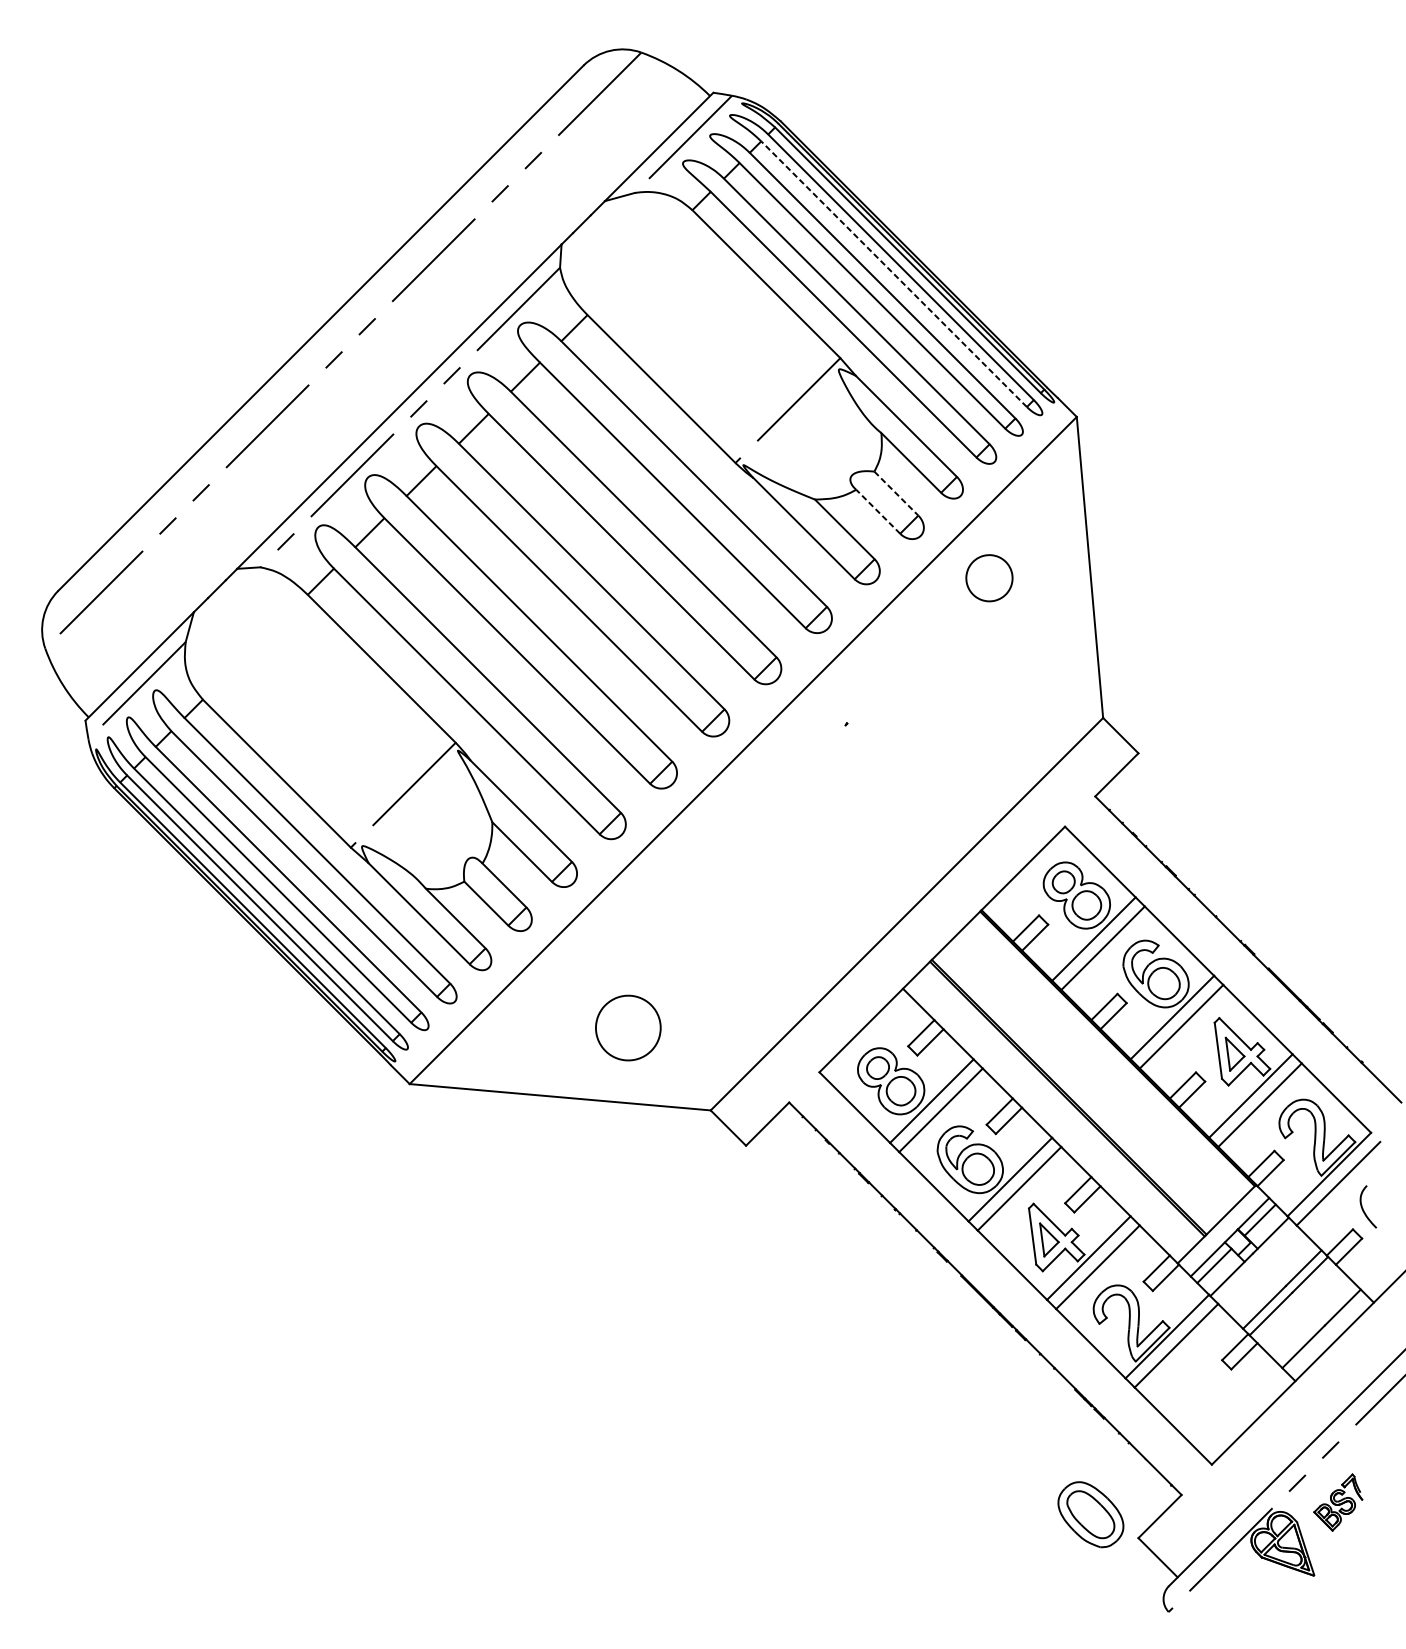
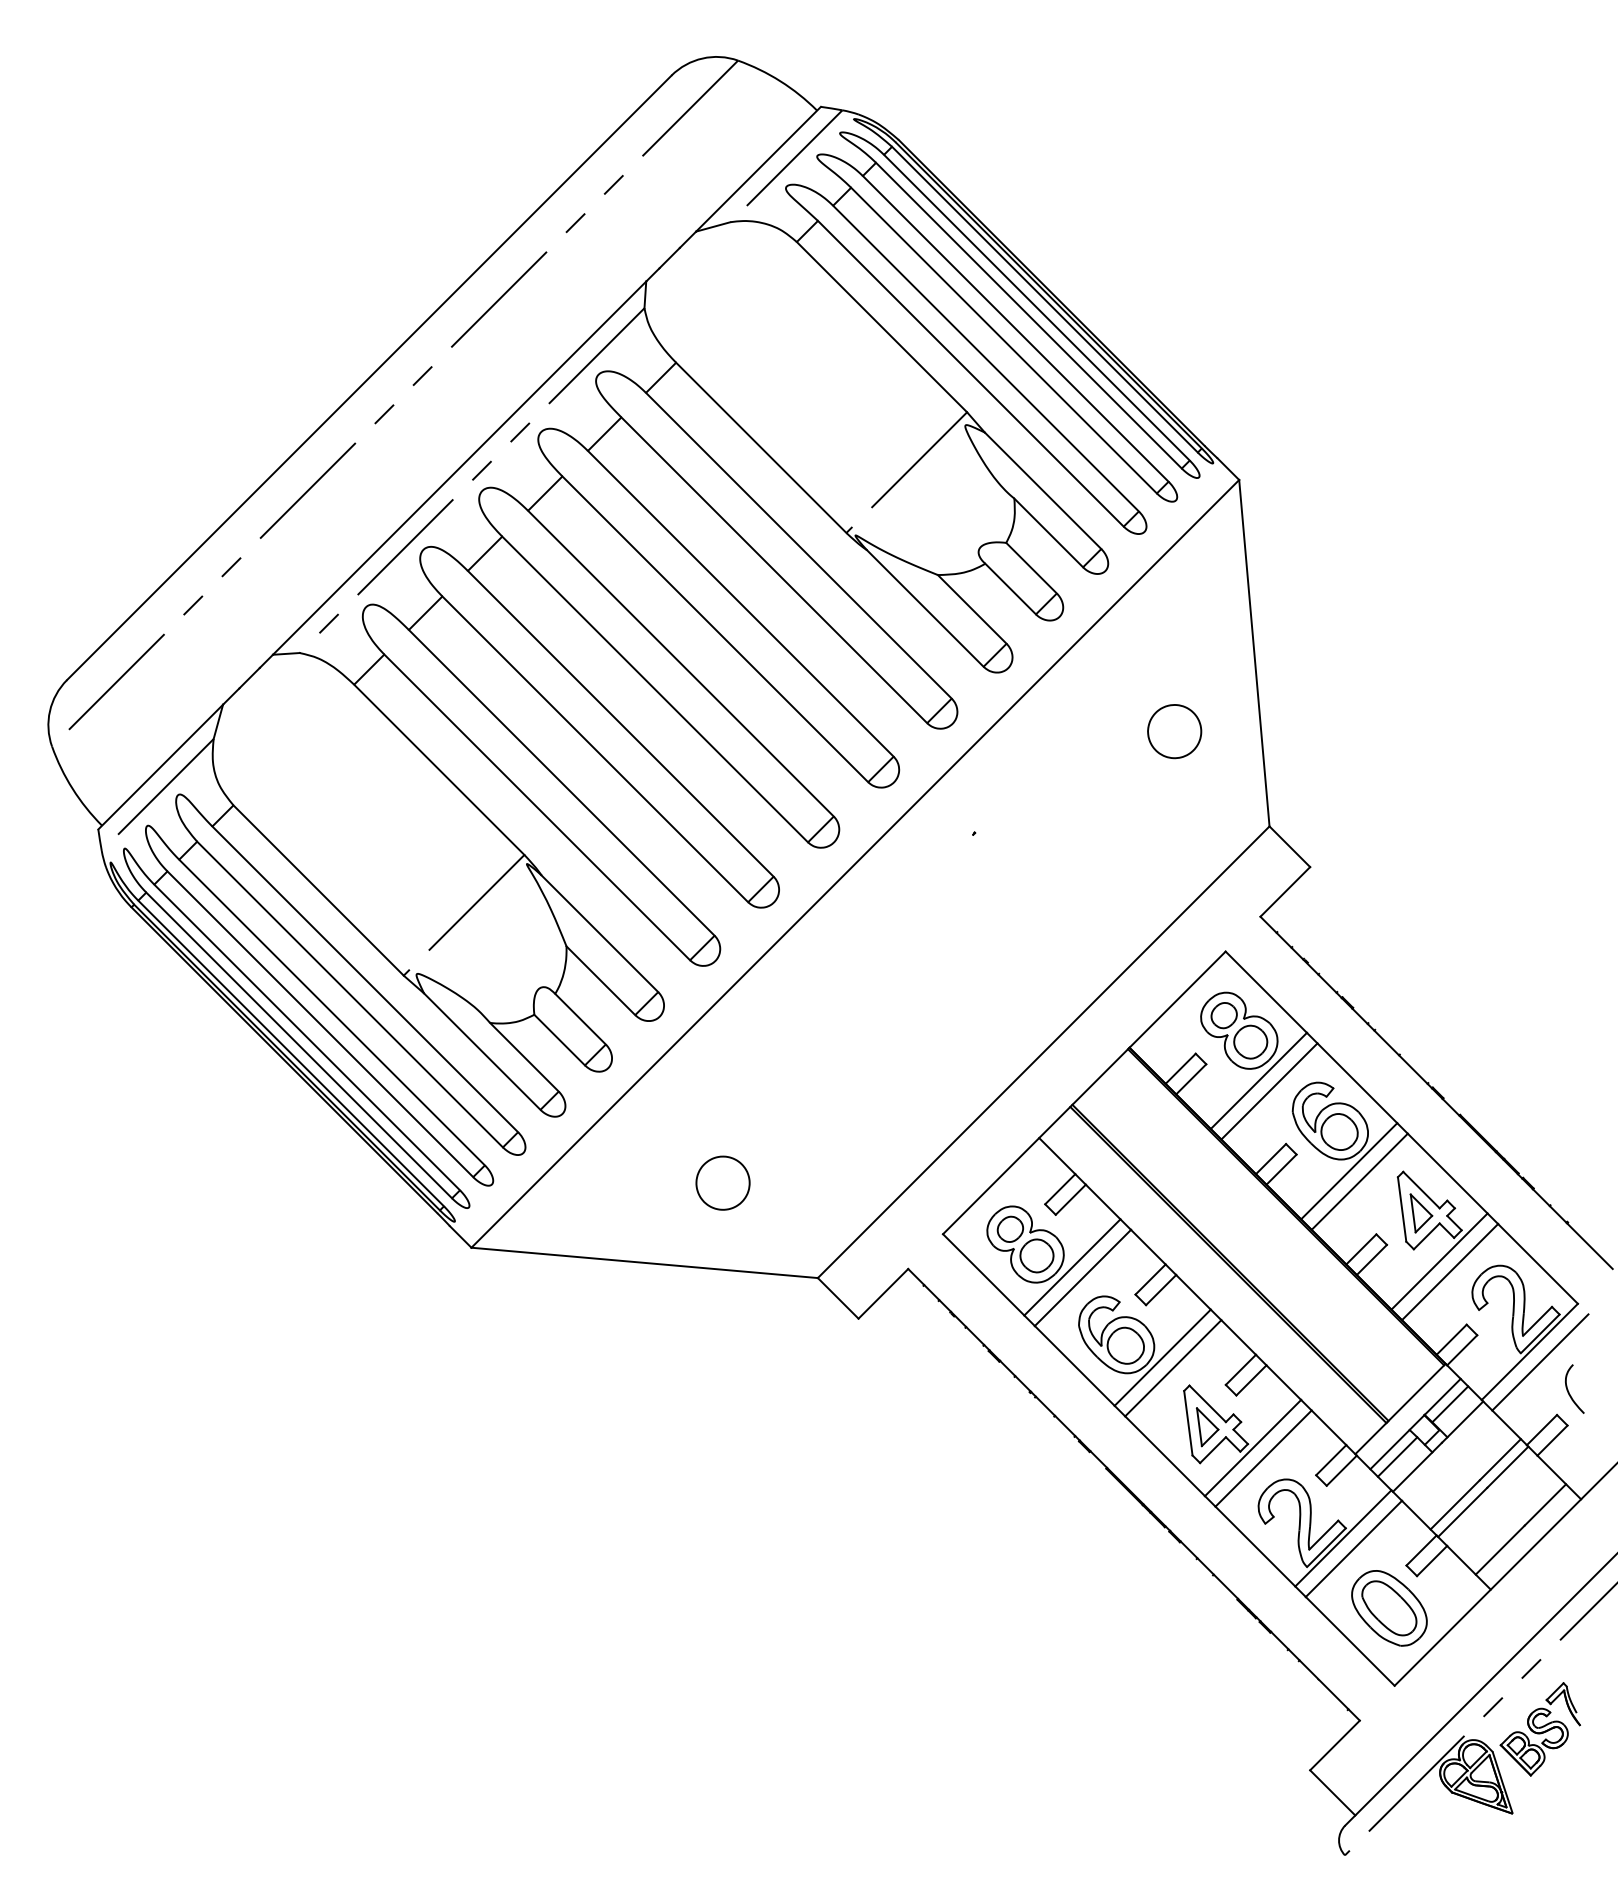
line: (893, 274) -> (1028, 315), dashed -> solid
line: (896, 493) -> (1031, 568), dashed -> solid
line: (878, 512) -> (1010, 589), dashed -> solid
part: (989, 578) -> (1174, 731), moved
part: (627, 1027) -> (722, 1182), size x0.71
part: (1337, 1502) -> (1539, 1729), size x1.43
part: (1090, 1514) -> (1389, 1608), moved

